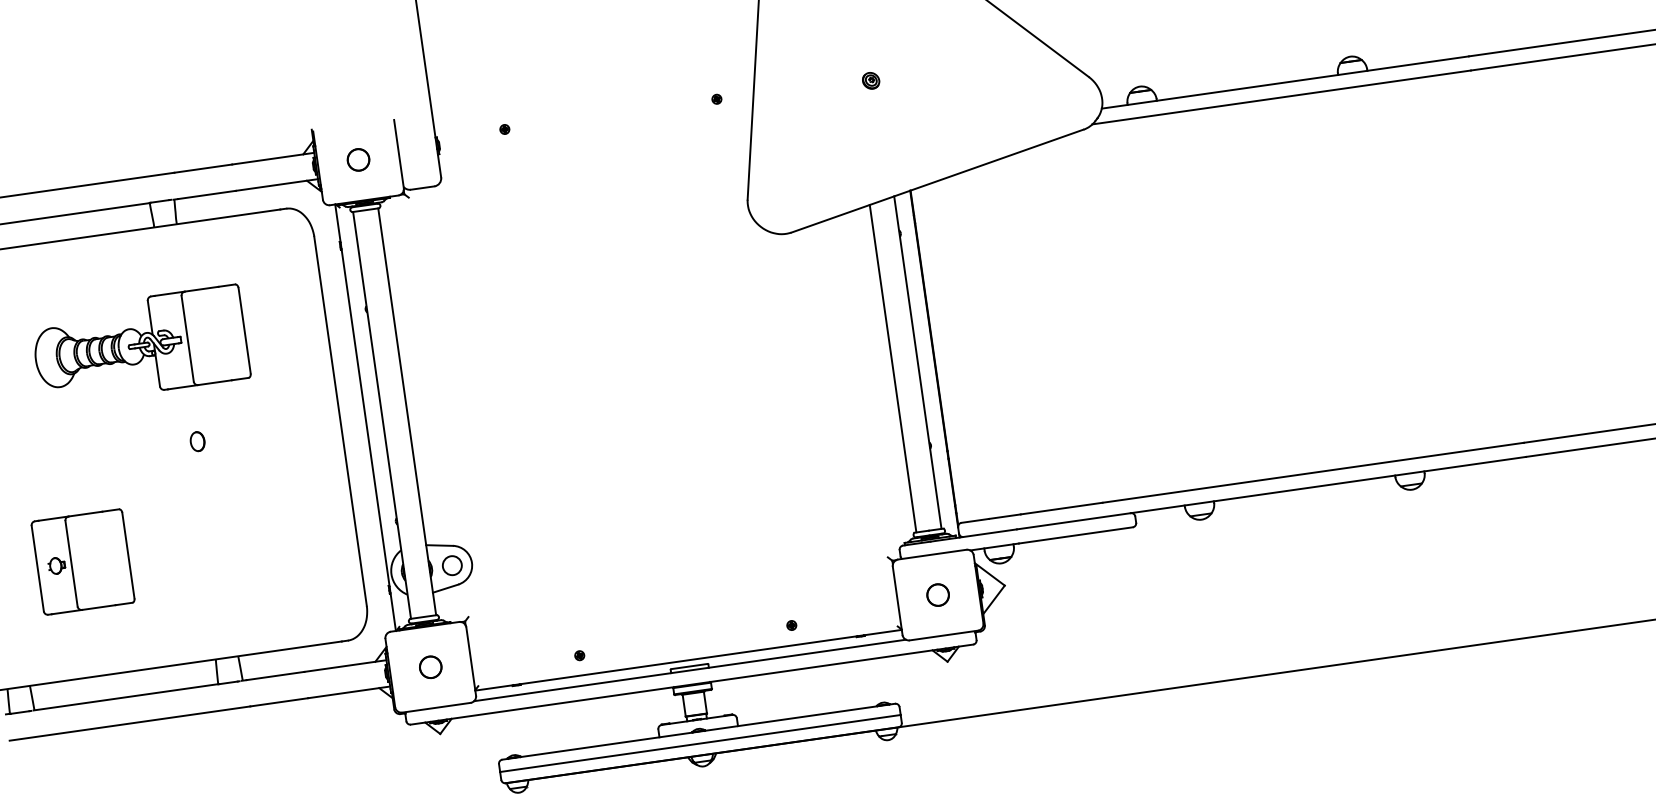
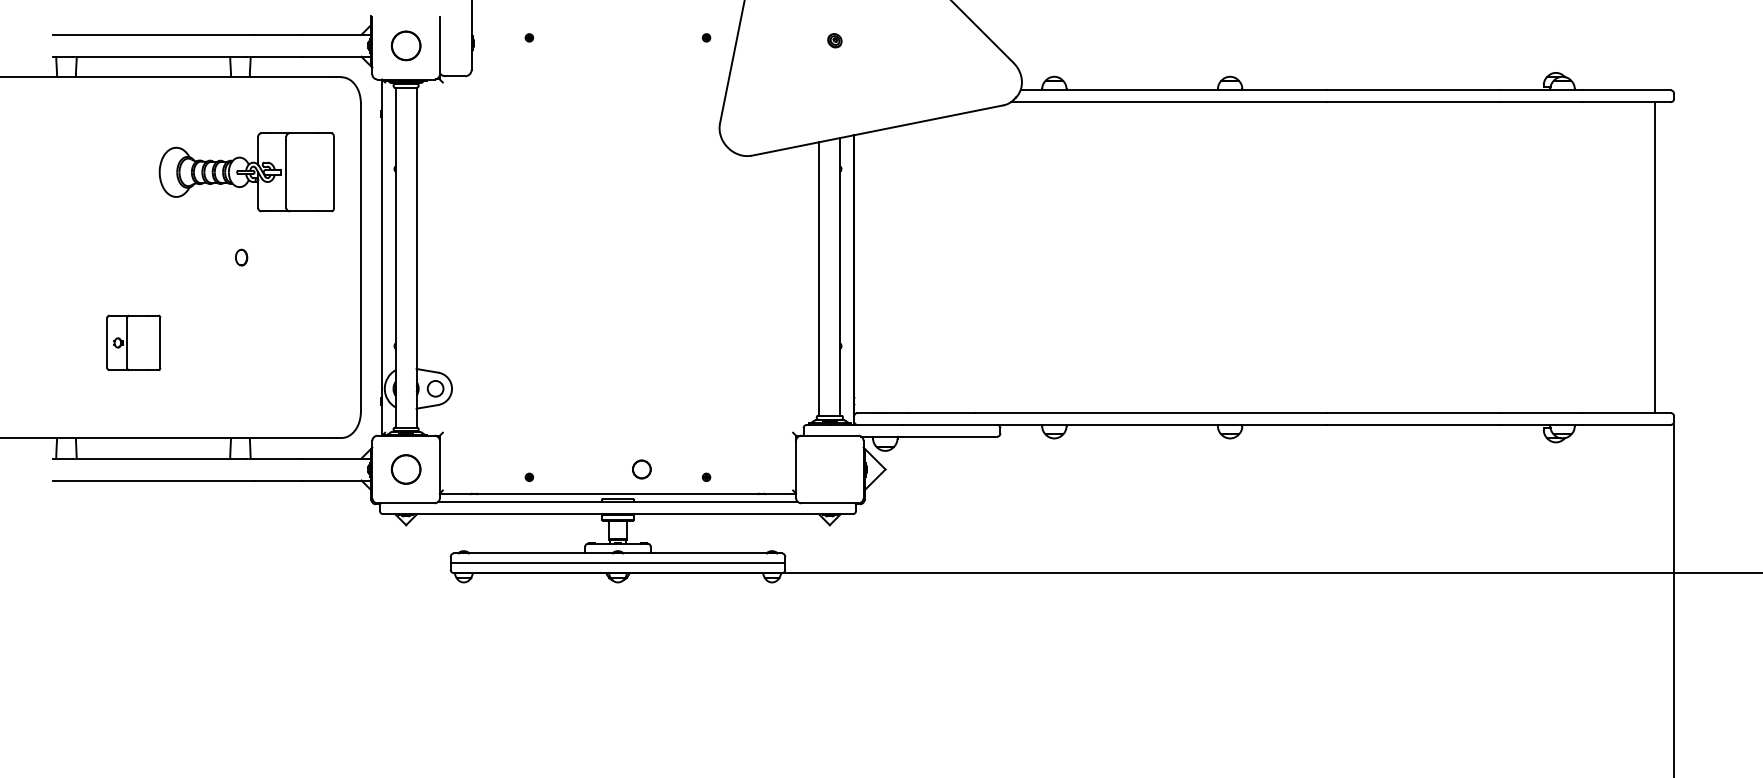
part: (357, 159) -> (405, 45), size x1.6
part: (139, 345) -> (246, 172), moved
part: (82, 561) -> (133, 342), size x0.7
part: (937, 595) -> (641, 469), moved
part: (430, 667) -> (405, 469), size x1.6

